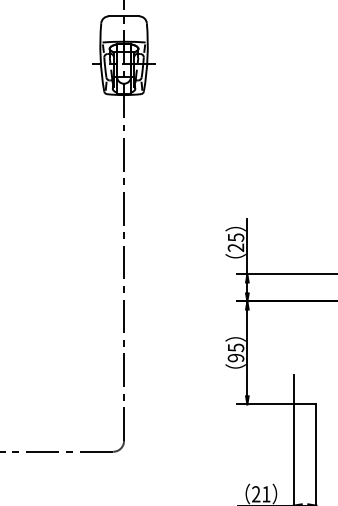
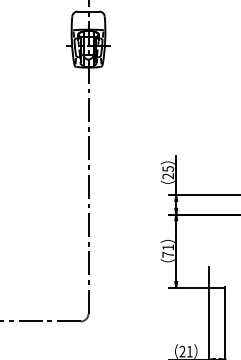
text: (235, 352) -> (167, 250), 95 -> 71

